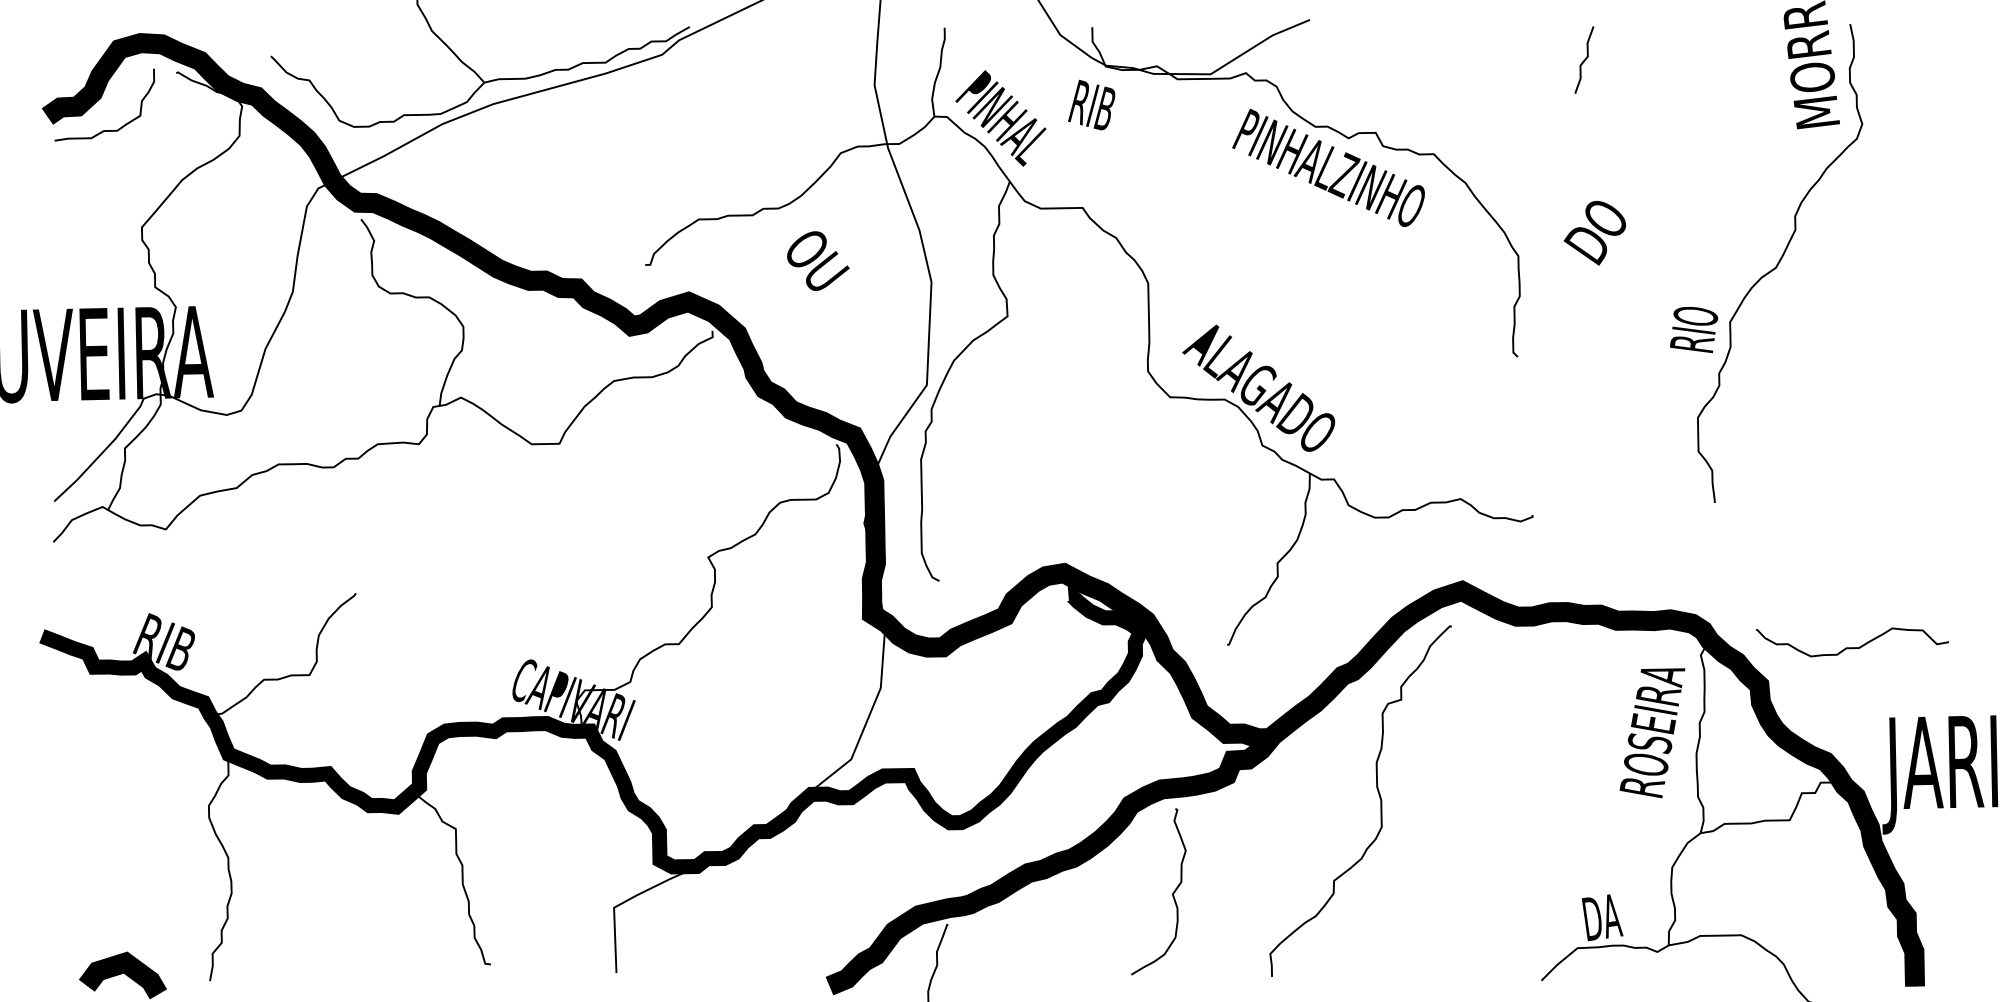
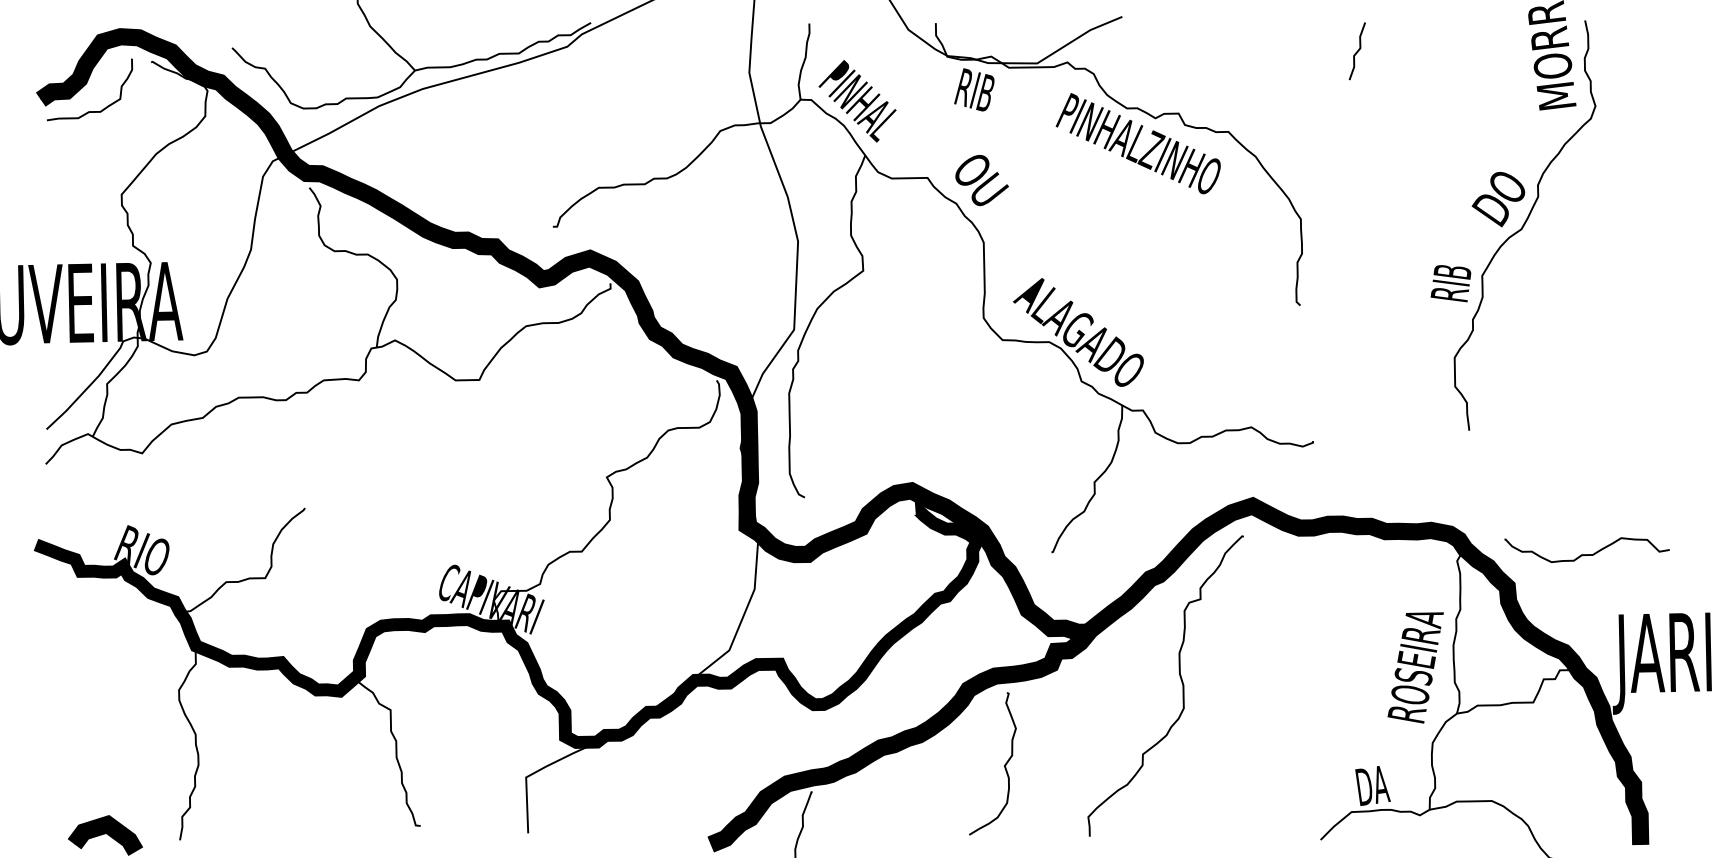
text: (1091, 104) -> (974, 89), moved
text: (1594, 233) -> (1498, 199), moved
text: (817, 261) -> (981, 180), moved
text: (1695, 315) -> (1452, 270), RIO -> RIB
text: (181, 648) -> (155, 555), RIB -> RIO
text: (1652, 732) -> (1415, 667), moved

